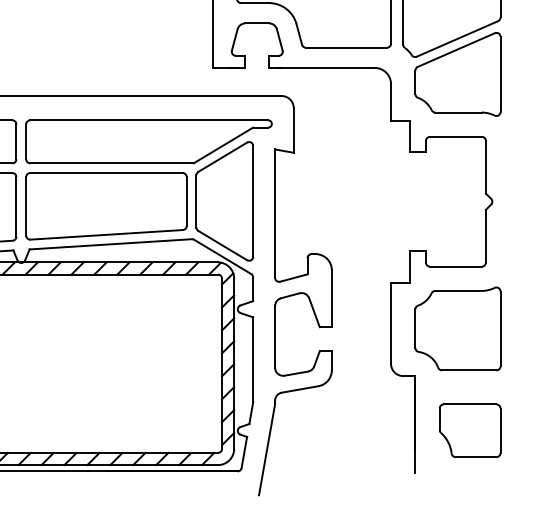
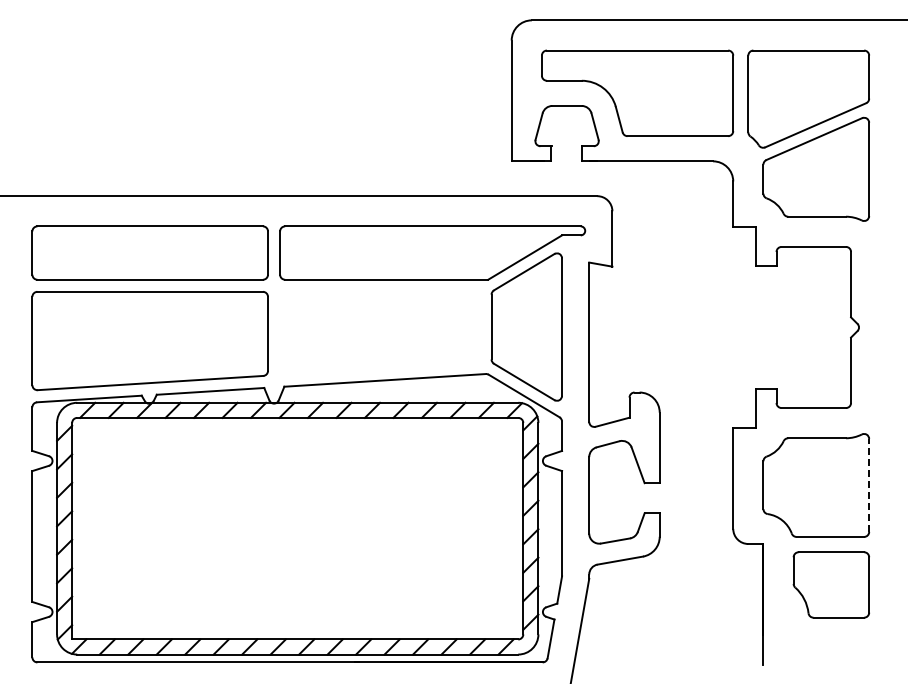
part: (106, 206) -> (379, 333), removed
line: (500, 328) -> (869, 484), solid -> dashed
part: (469, 430) -> (830, 584), moved

